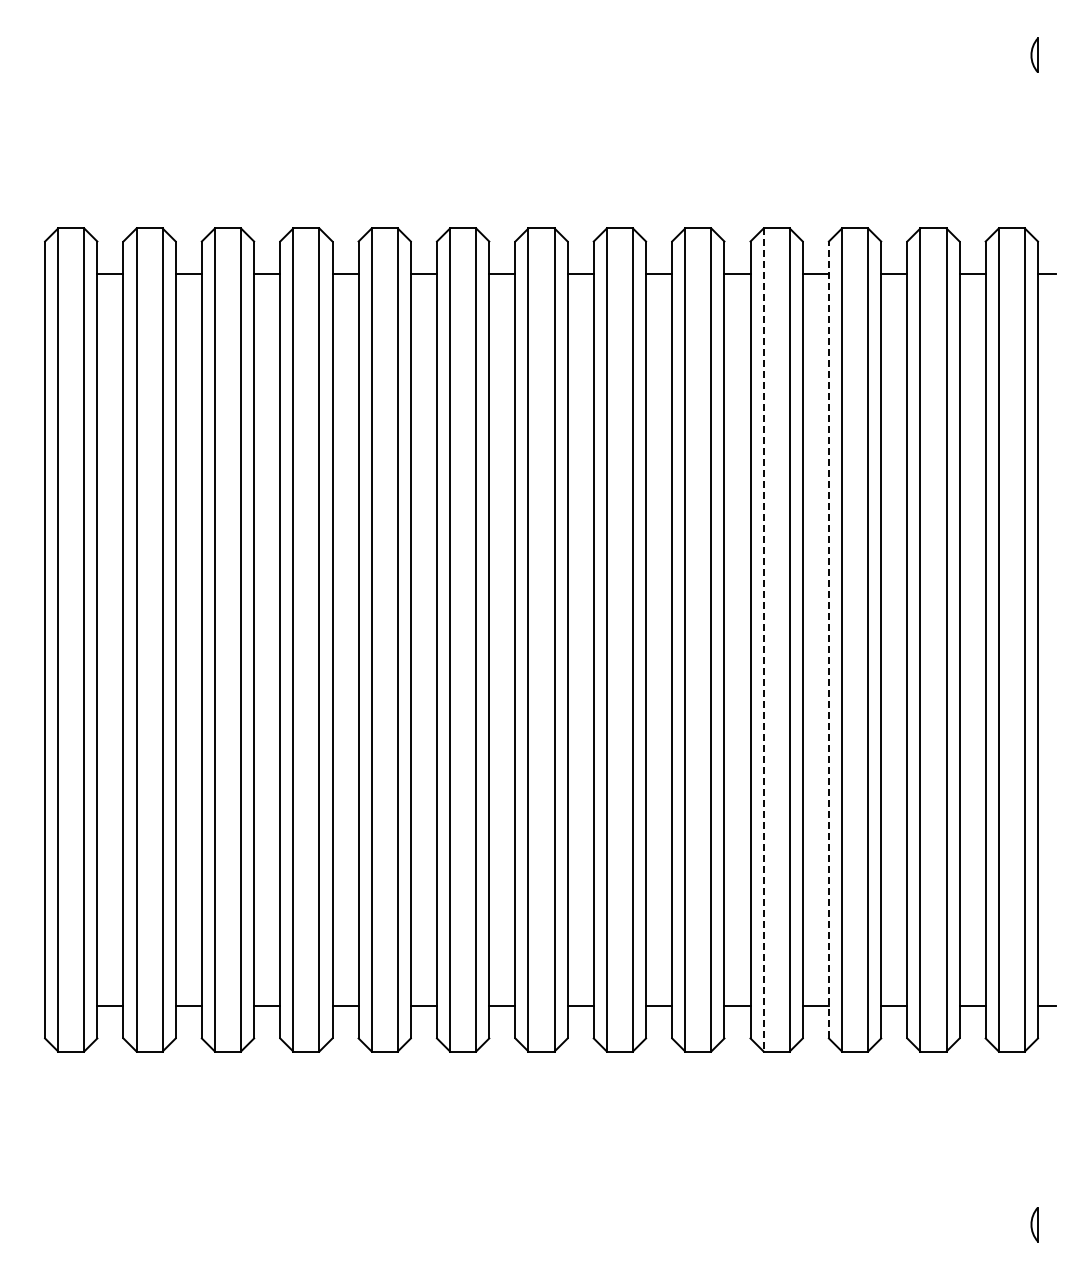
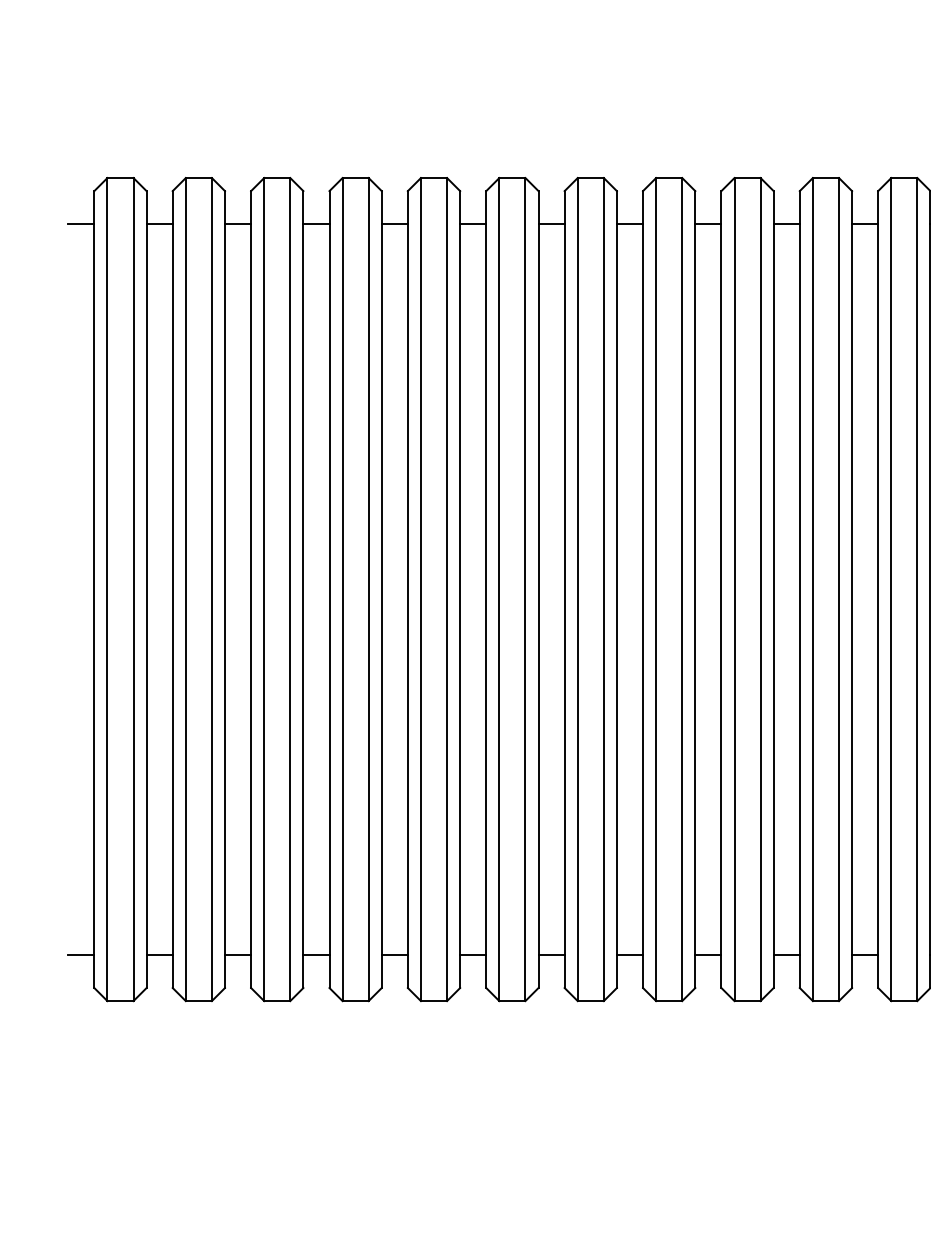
line: (31, 274) -> (80, 224), added
line: (828, 639) -> (877, 589), dashed -> solid
line: (763, 640) -> (812, 590), dashed -> solid
line: (31, 1005) -> (80, 955), added

